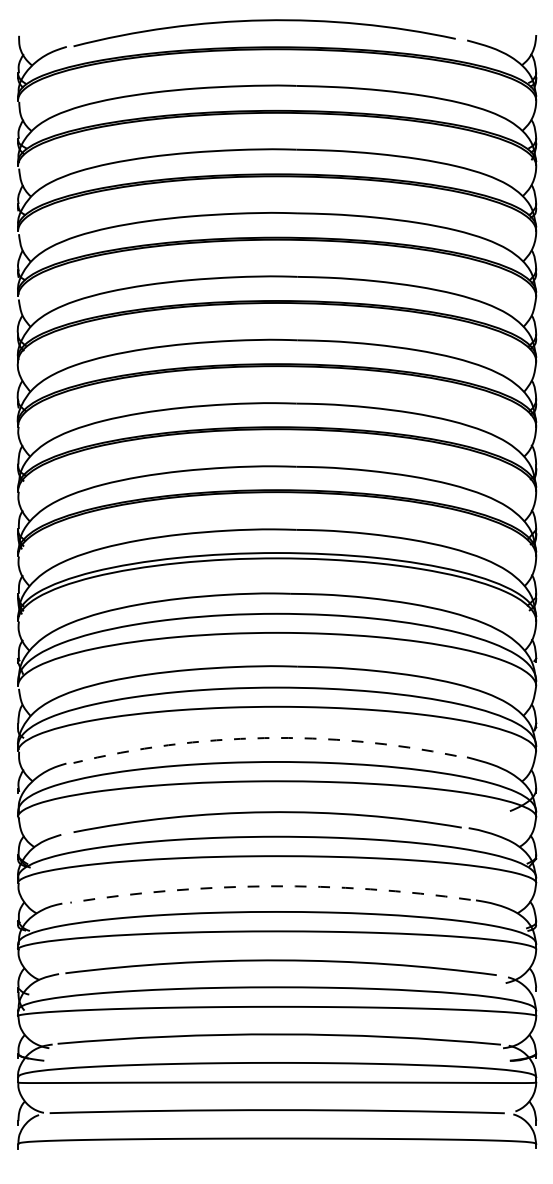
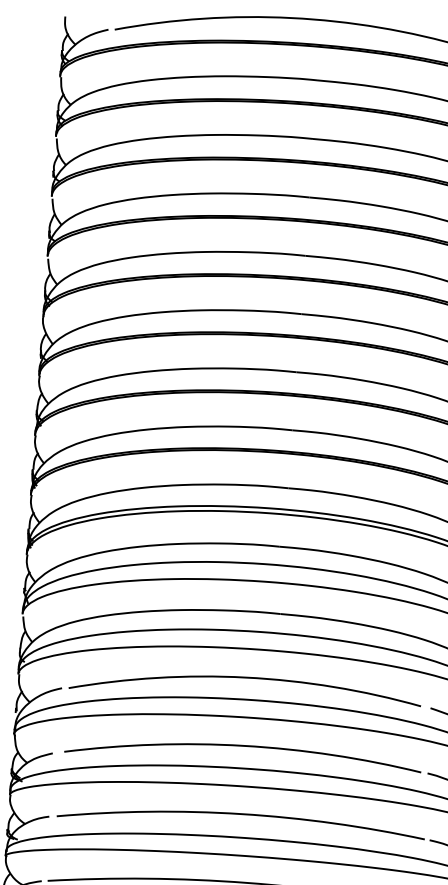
arc: (264, 738) -> (245, 677), dashed -> solid
arc: (270, 886) -> (241, 814), dashed -> solid

